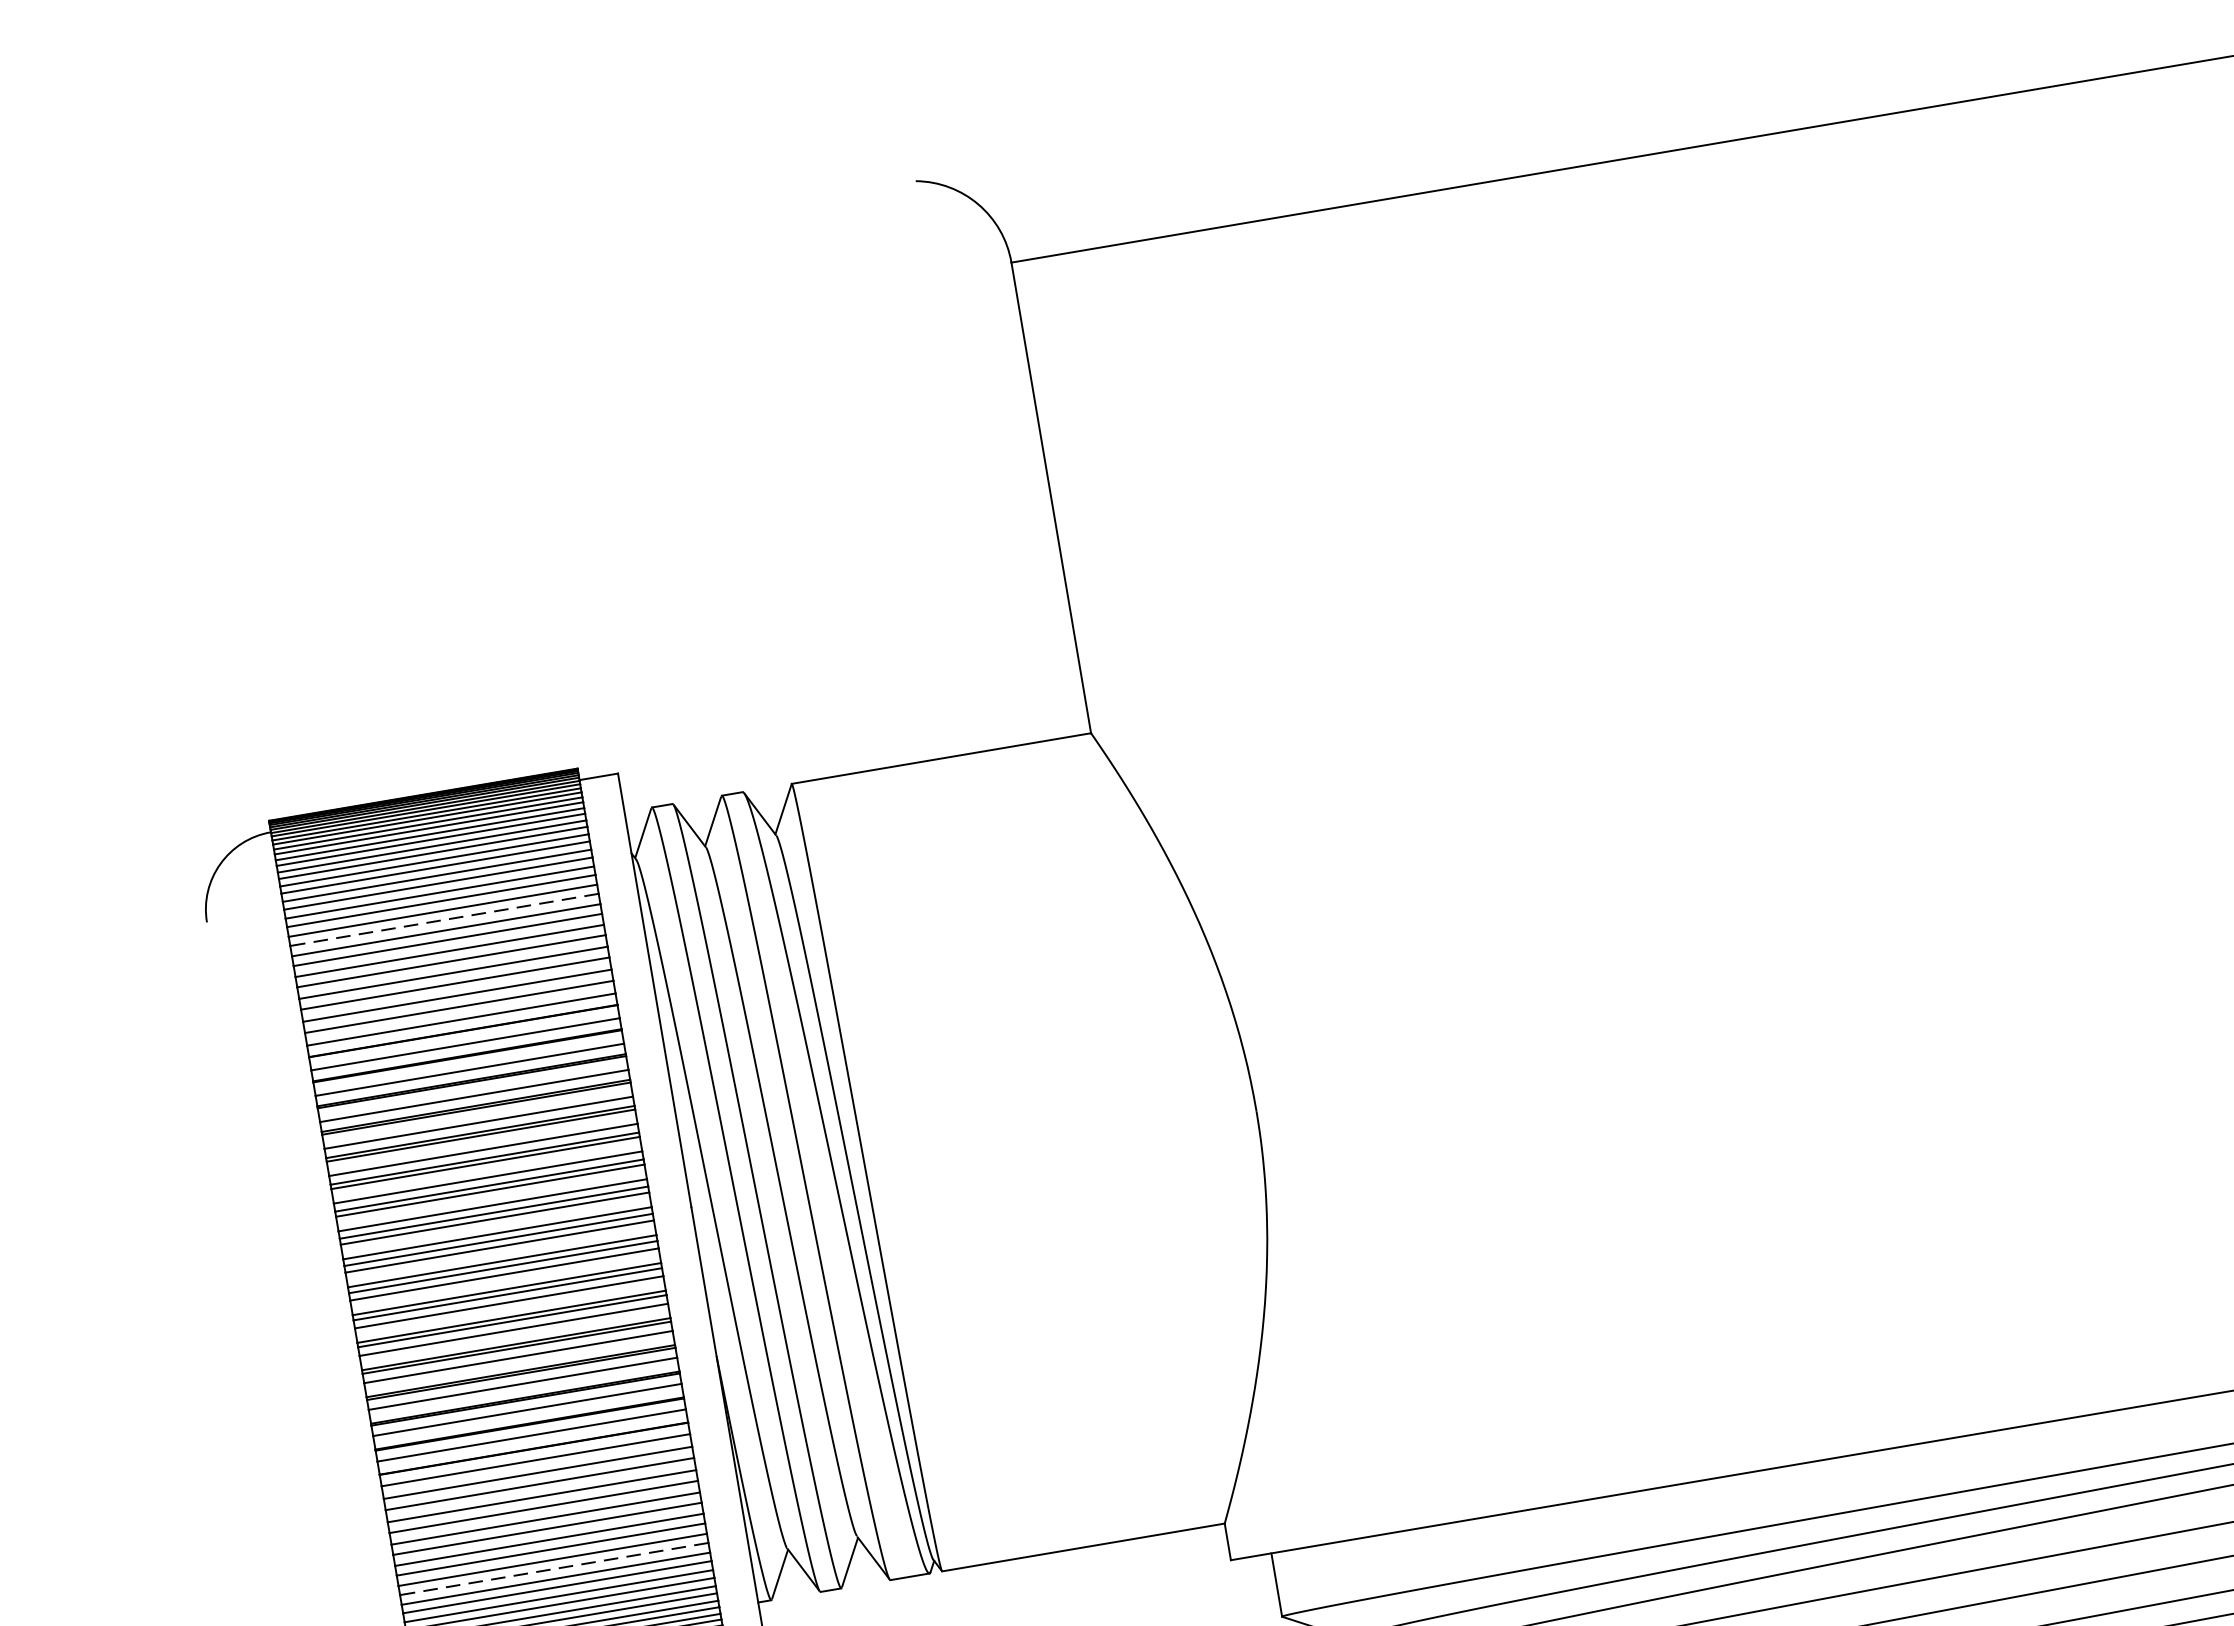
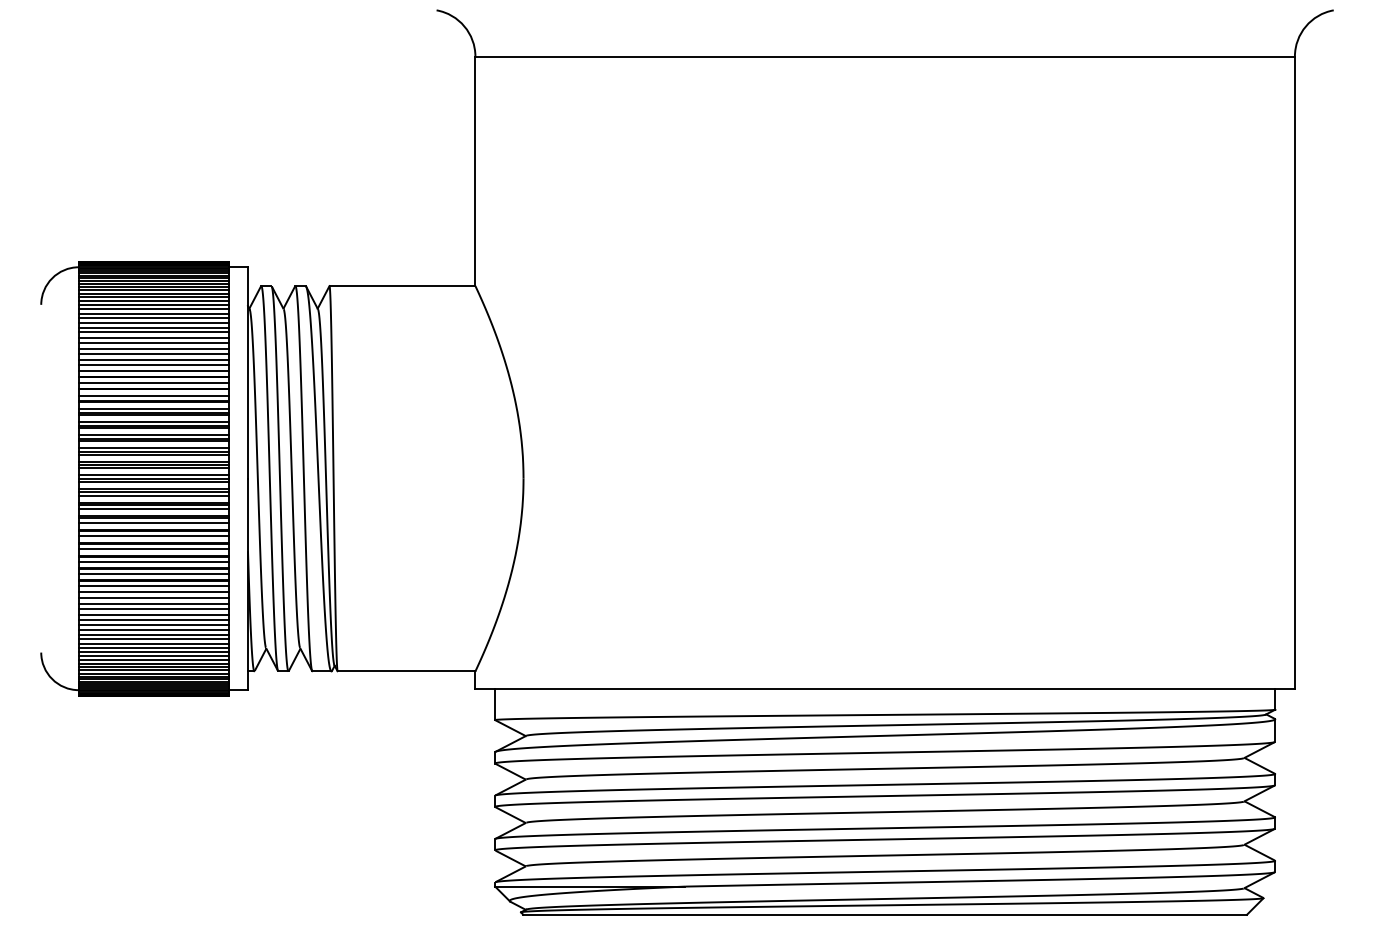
line: (443, 919) -> (153, 322), dashed -> solid
line: (553, 1569) -> (153, 639), dashed -> solid

